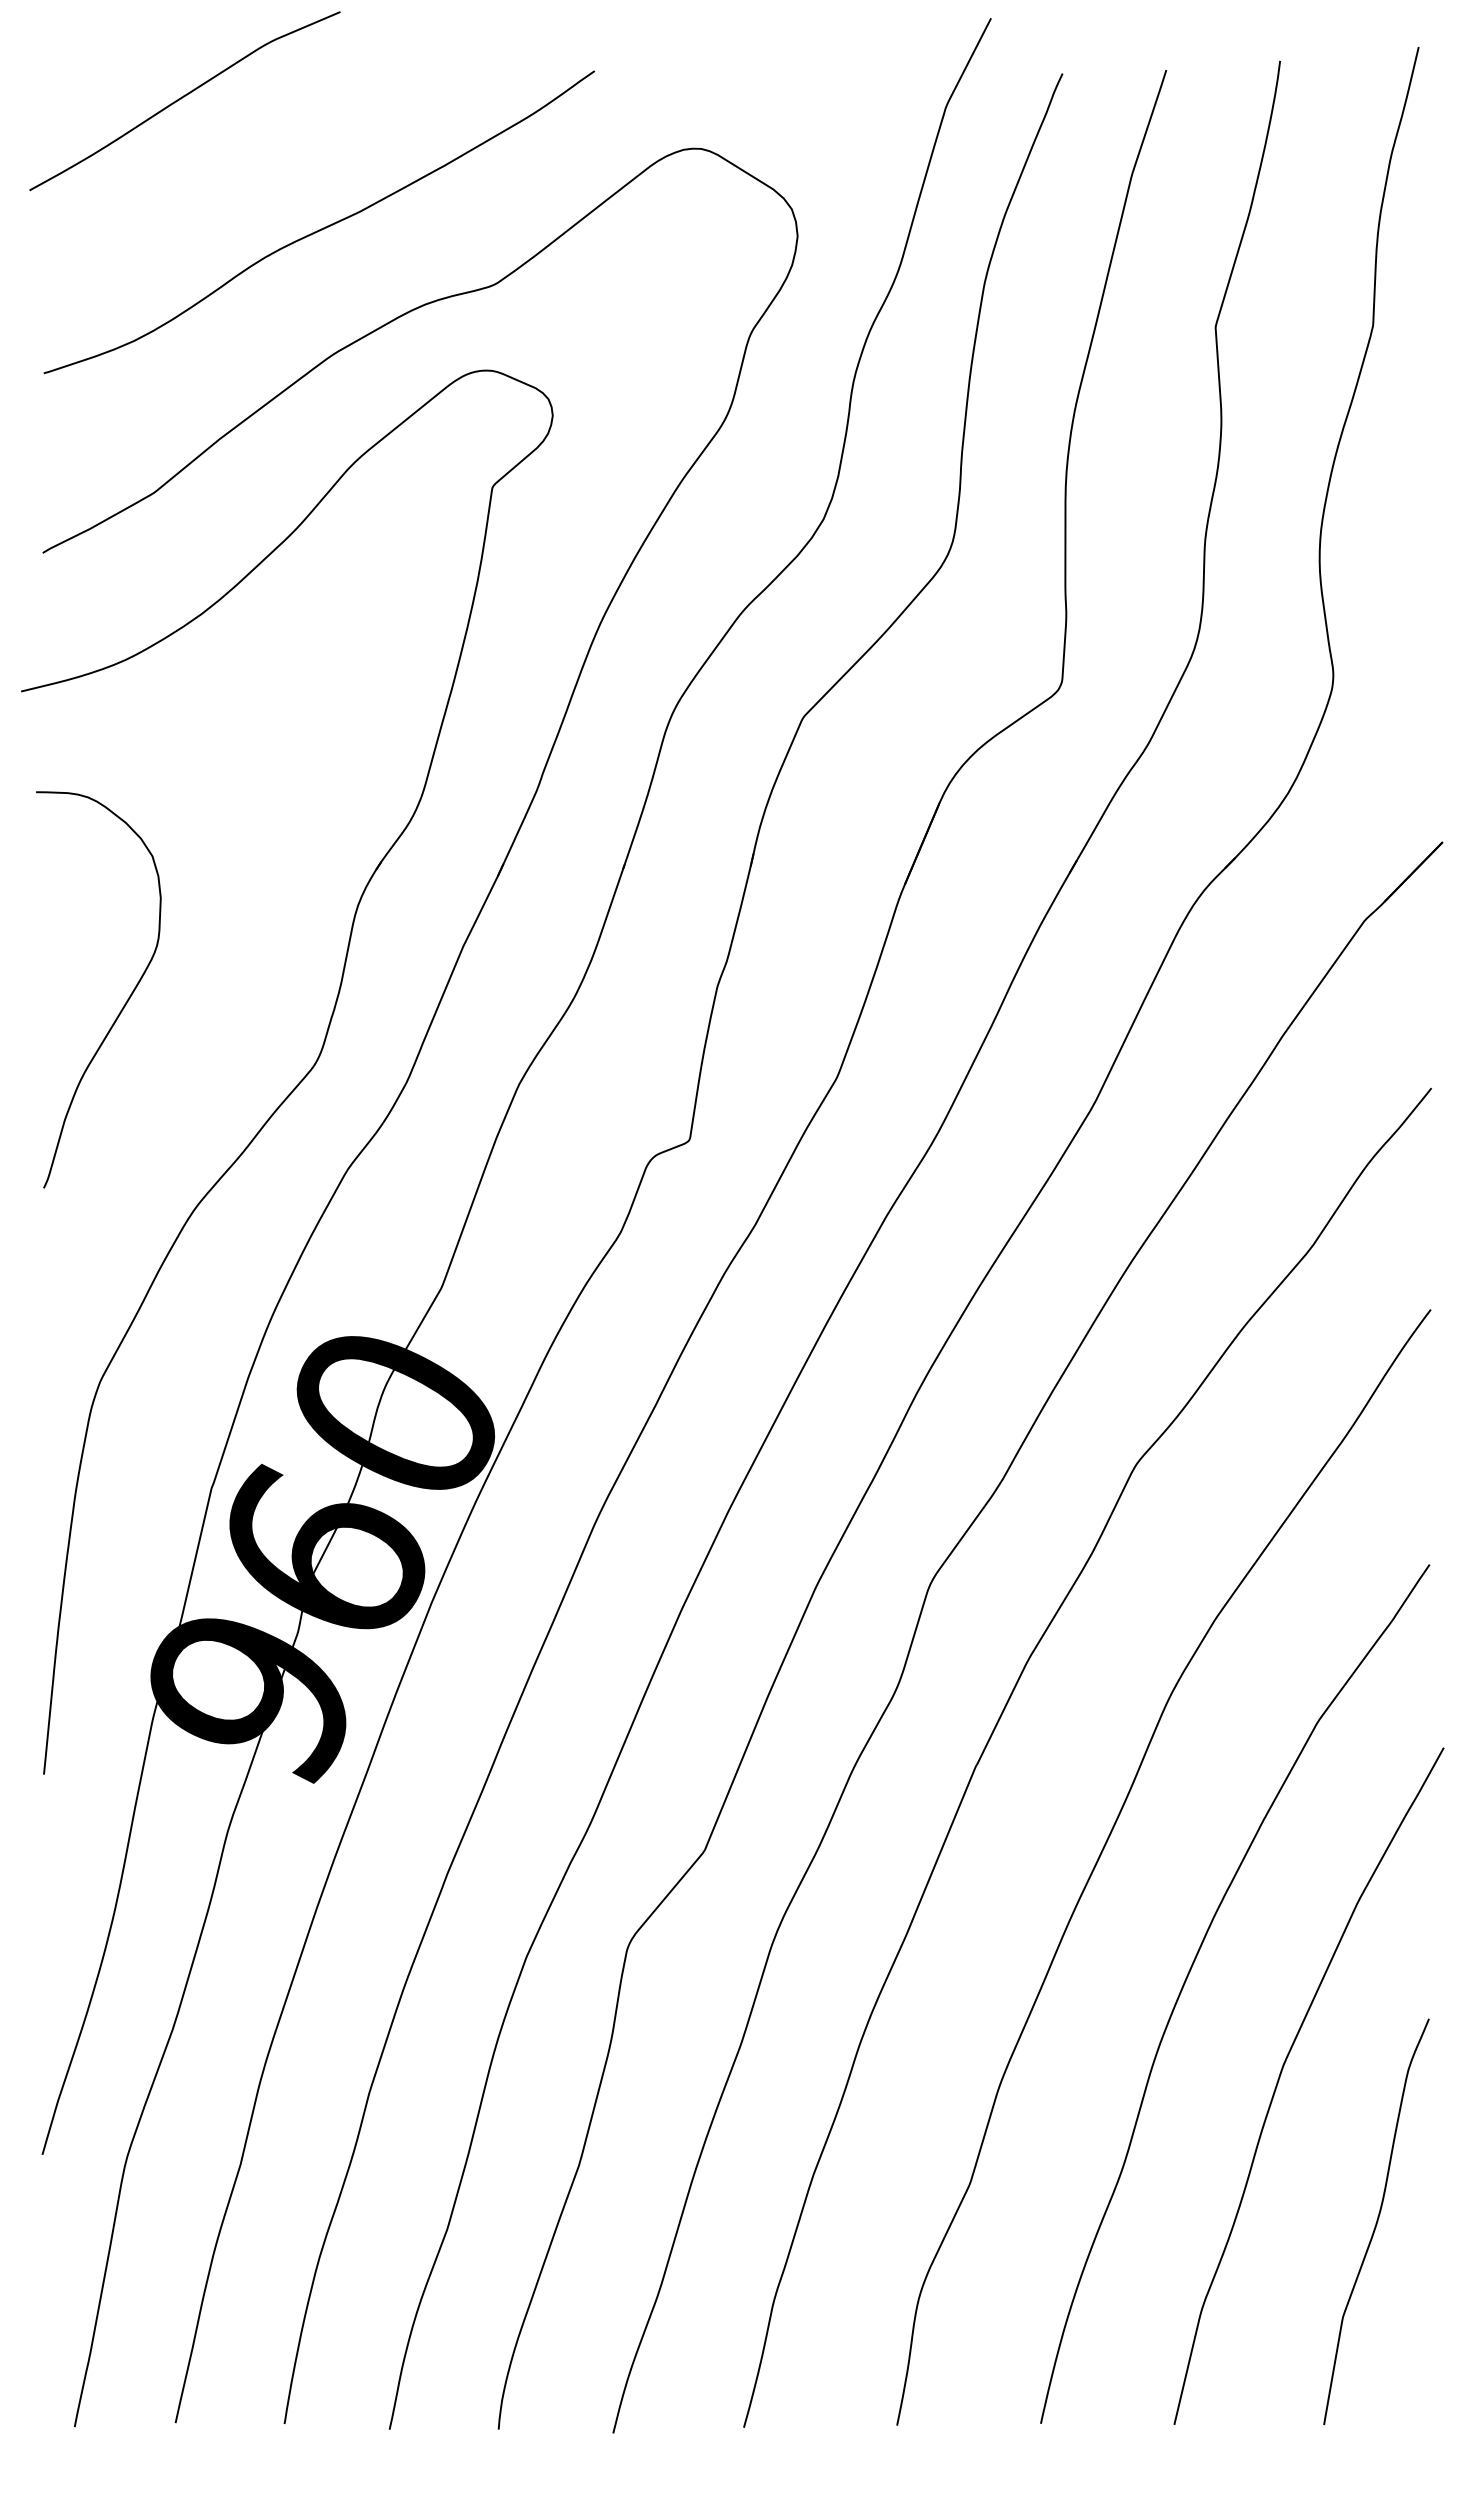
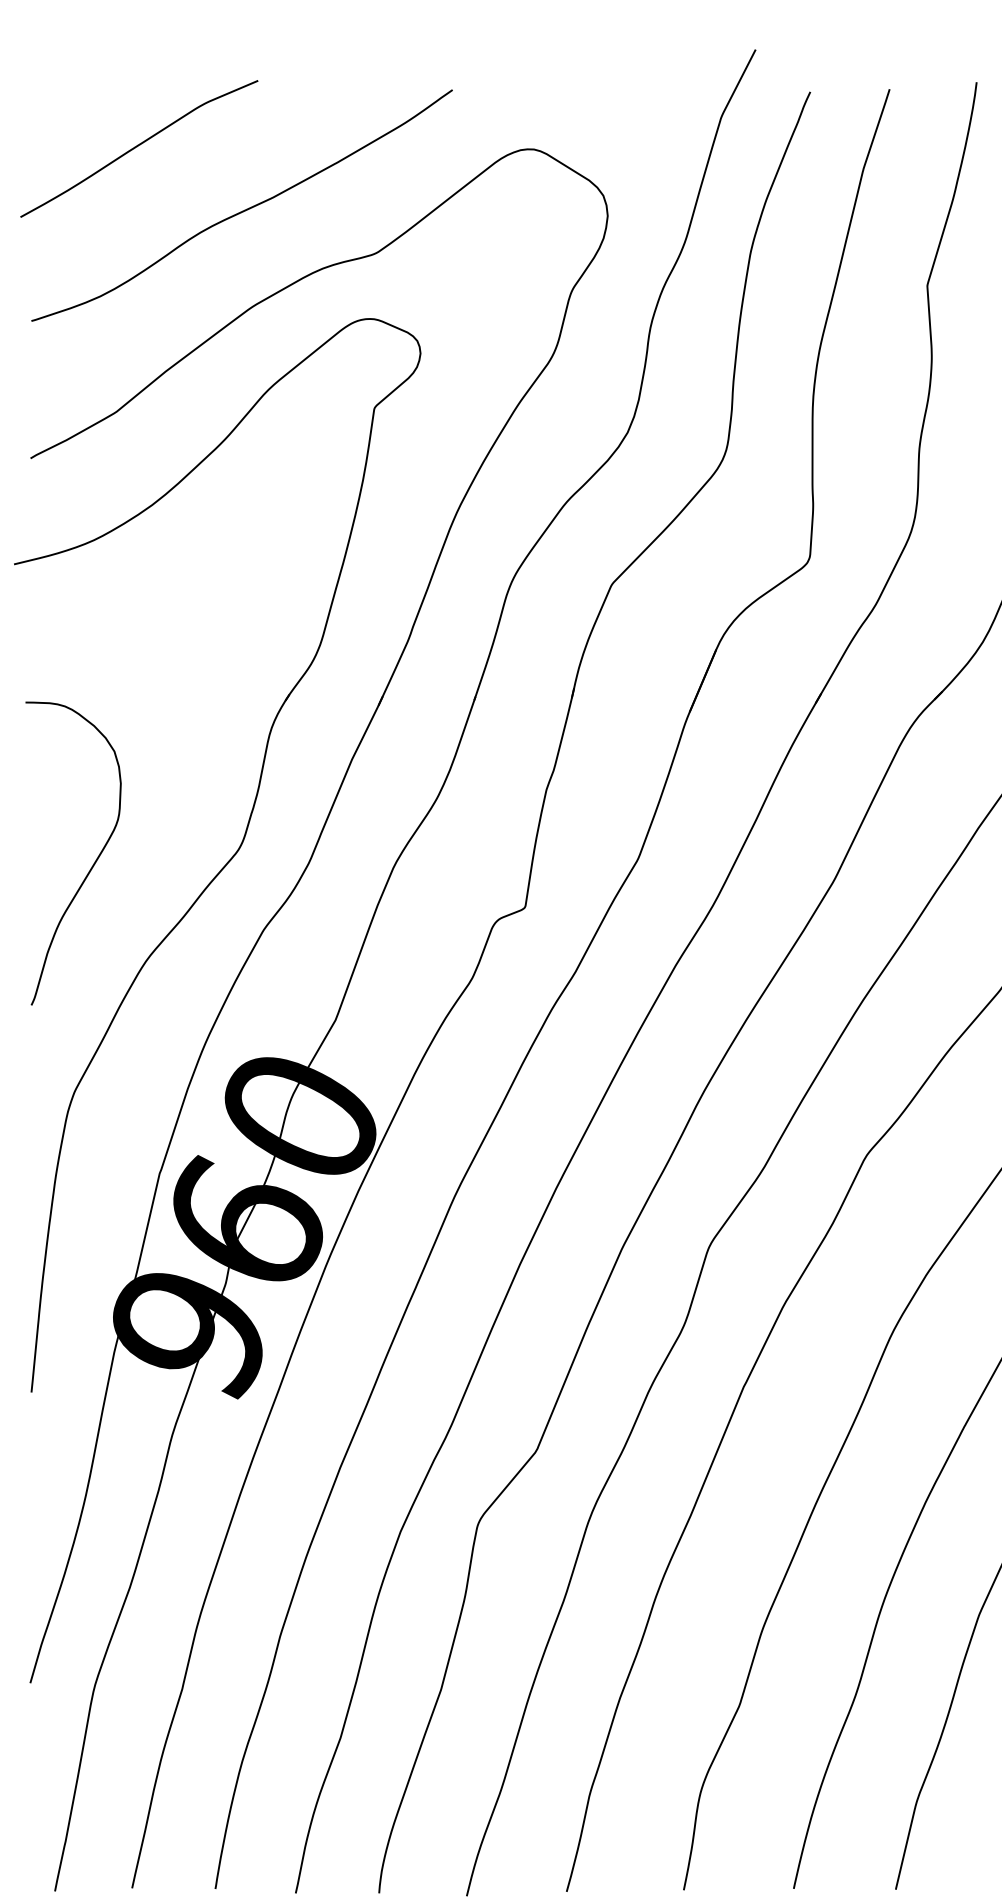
curve: (182, 98) -> (137, 146), moved
curve: (123, 1005) -> (92, 865), moved

